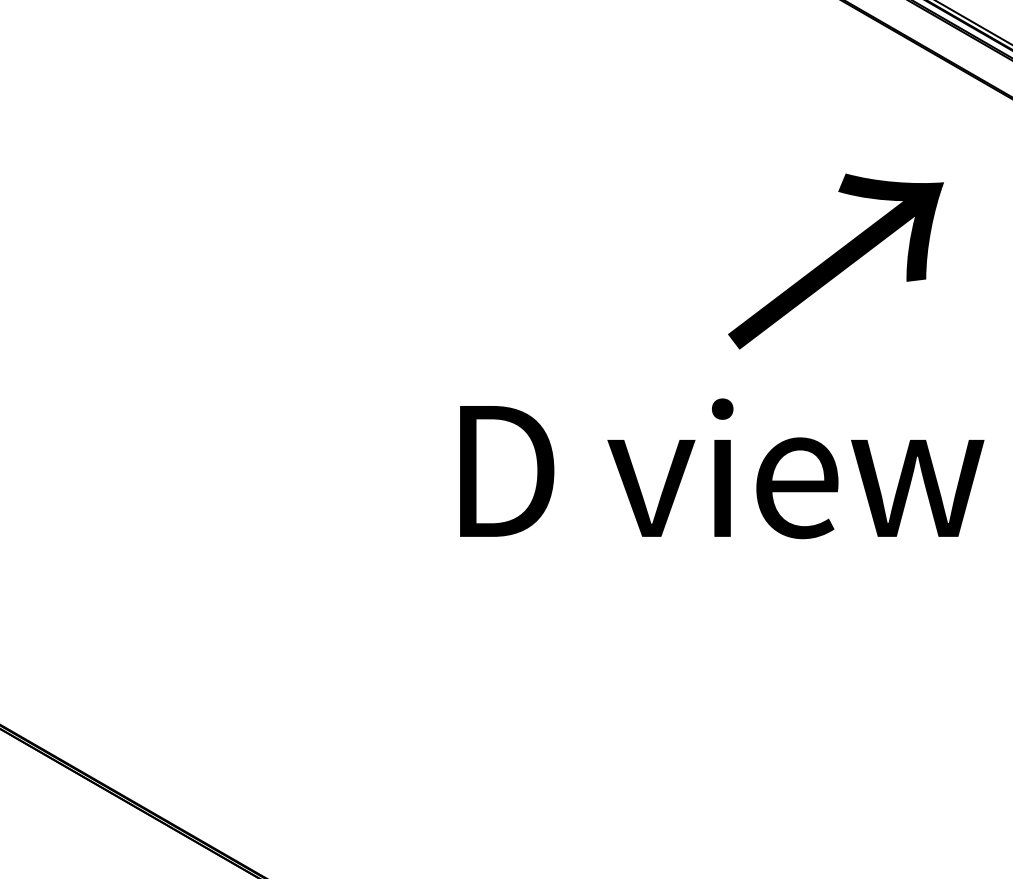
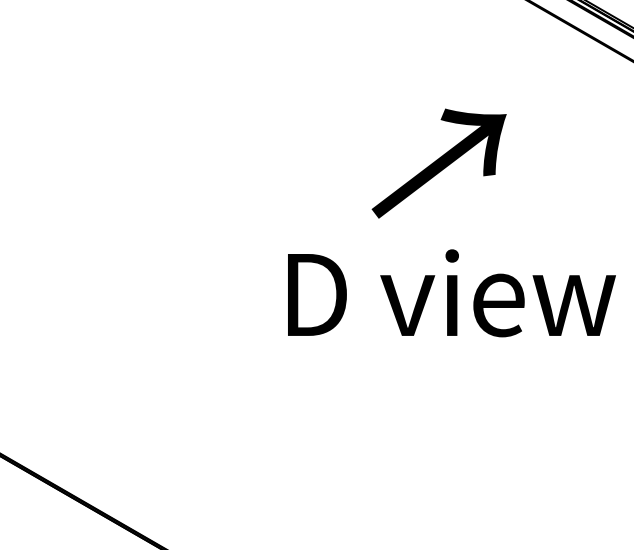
text: (834, 261) -> (438, 163), moved

